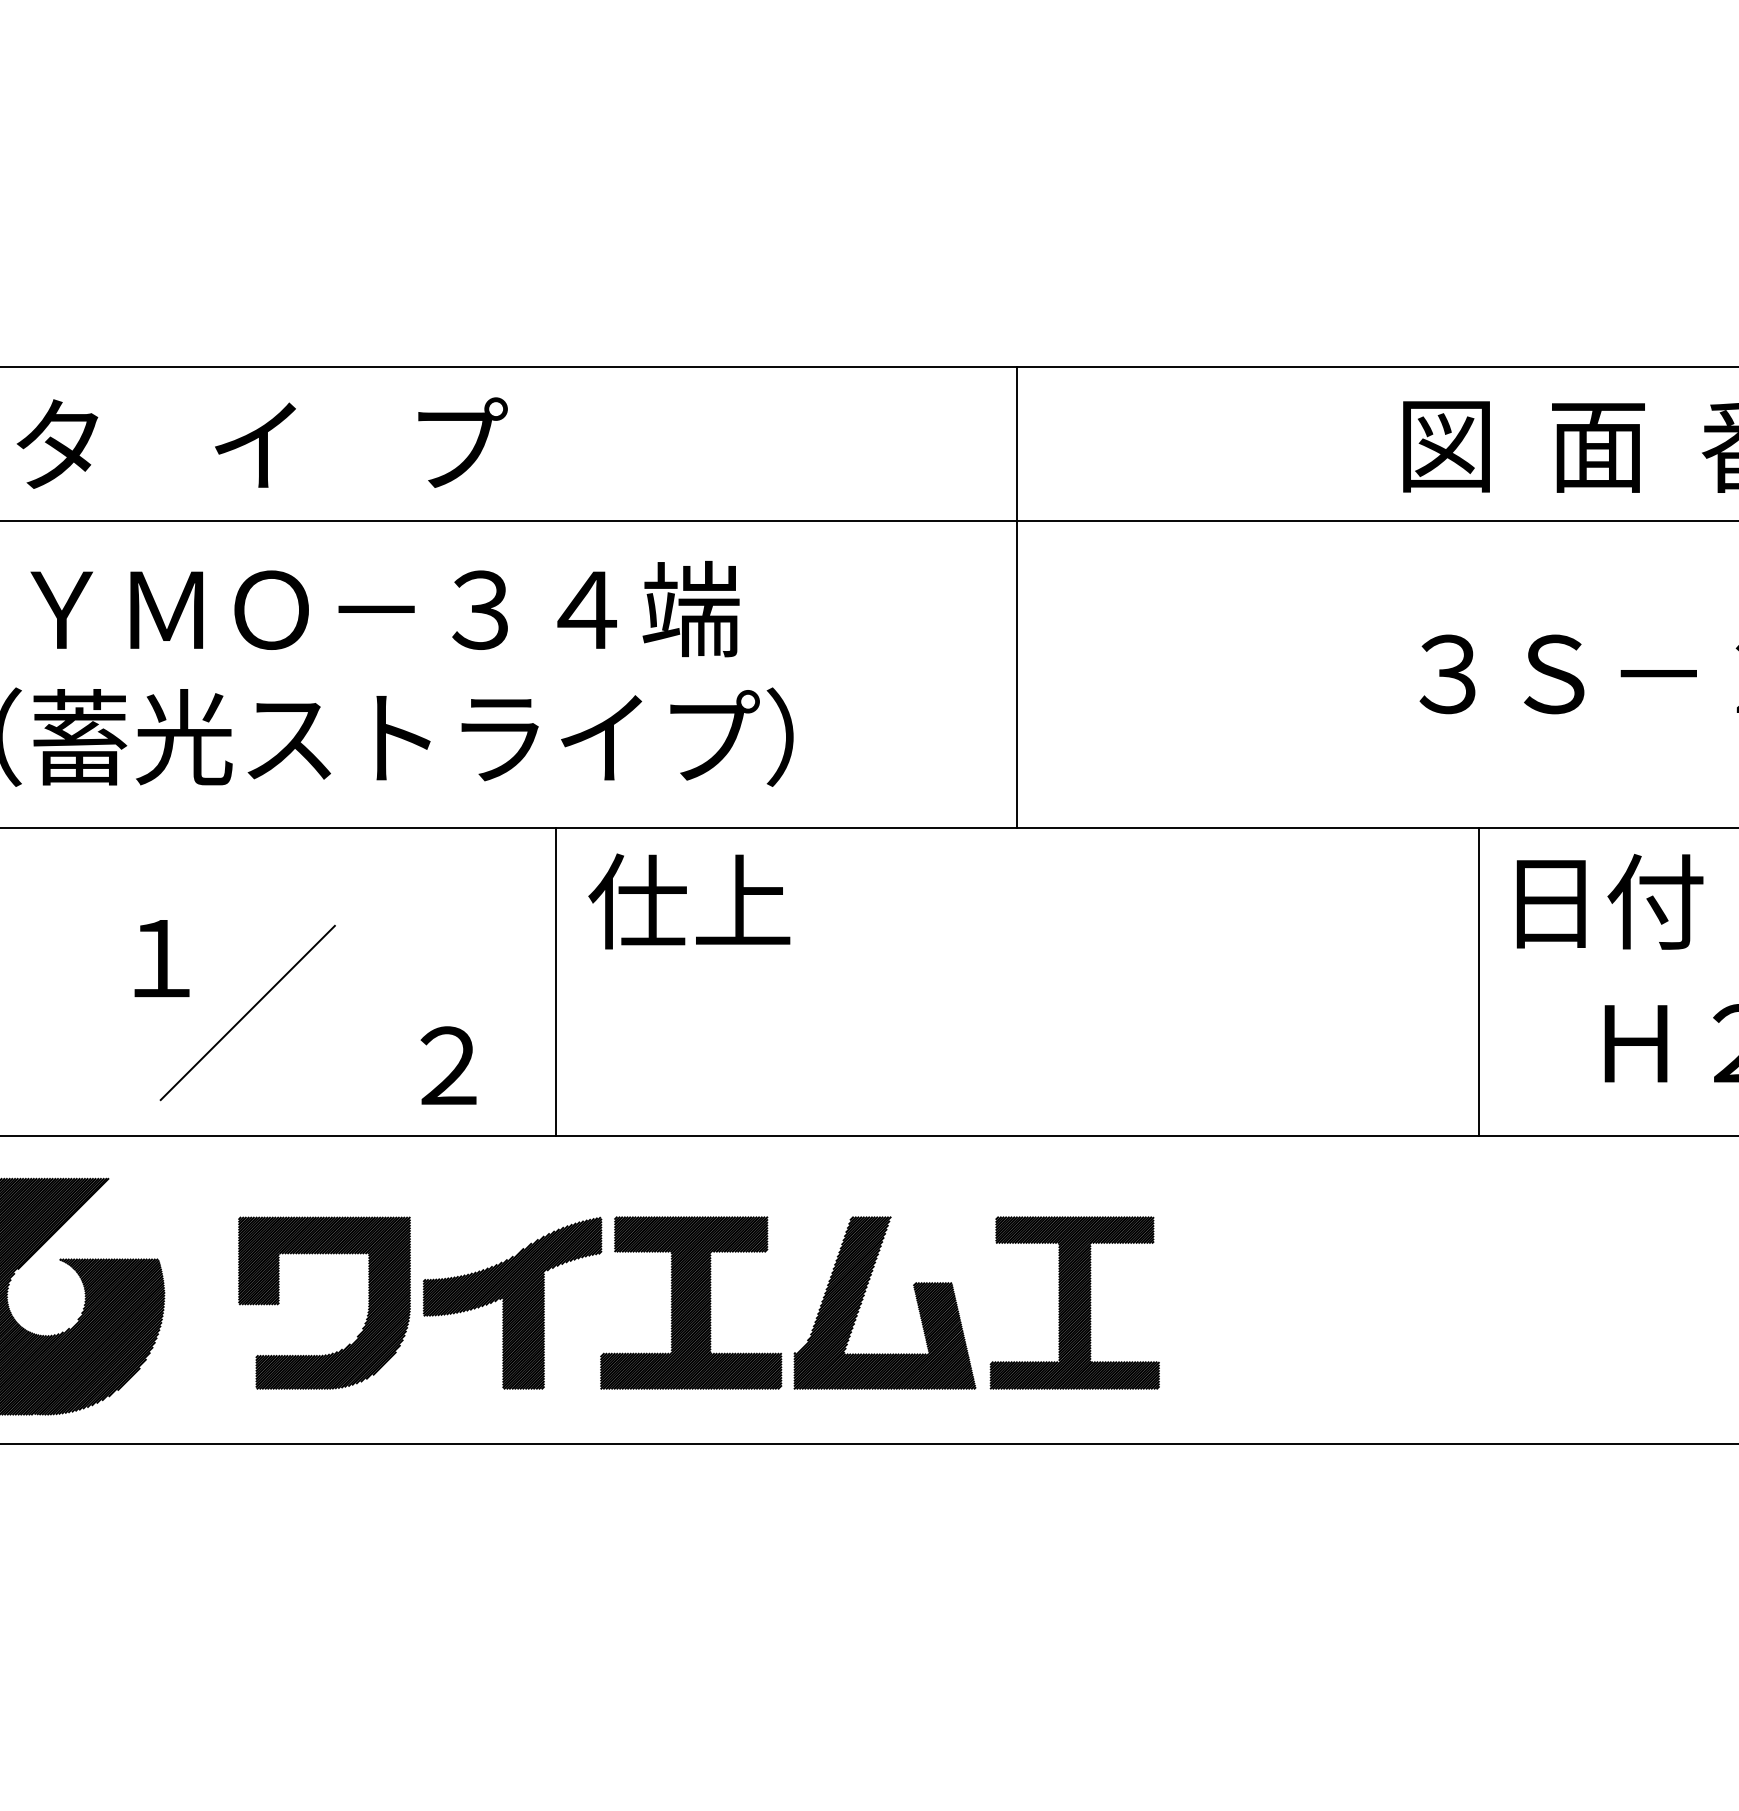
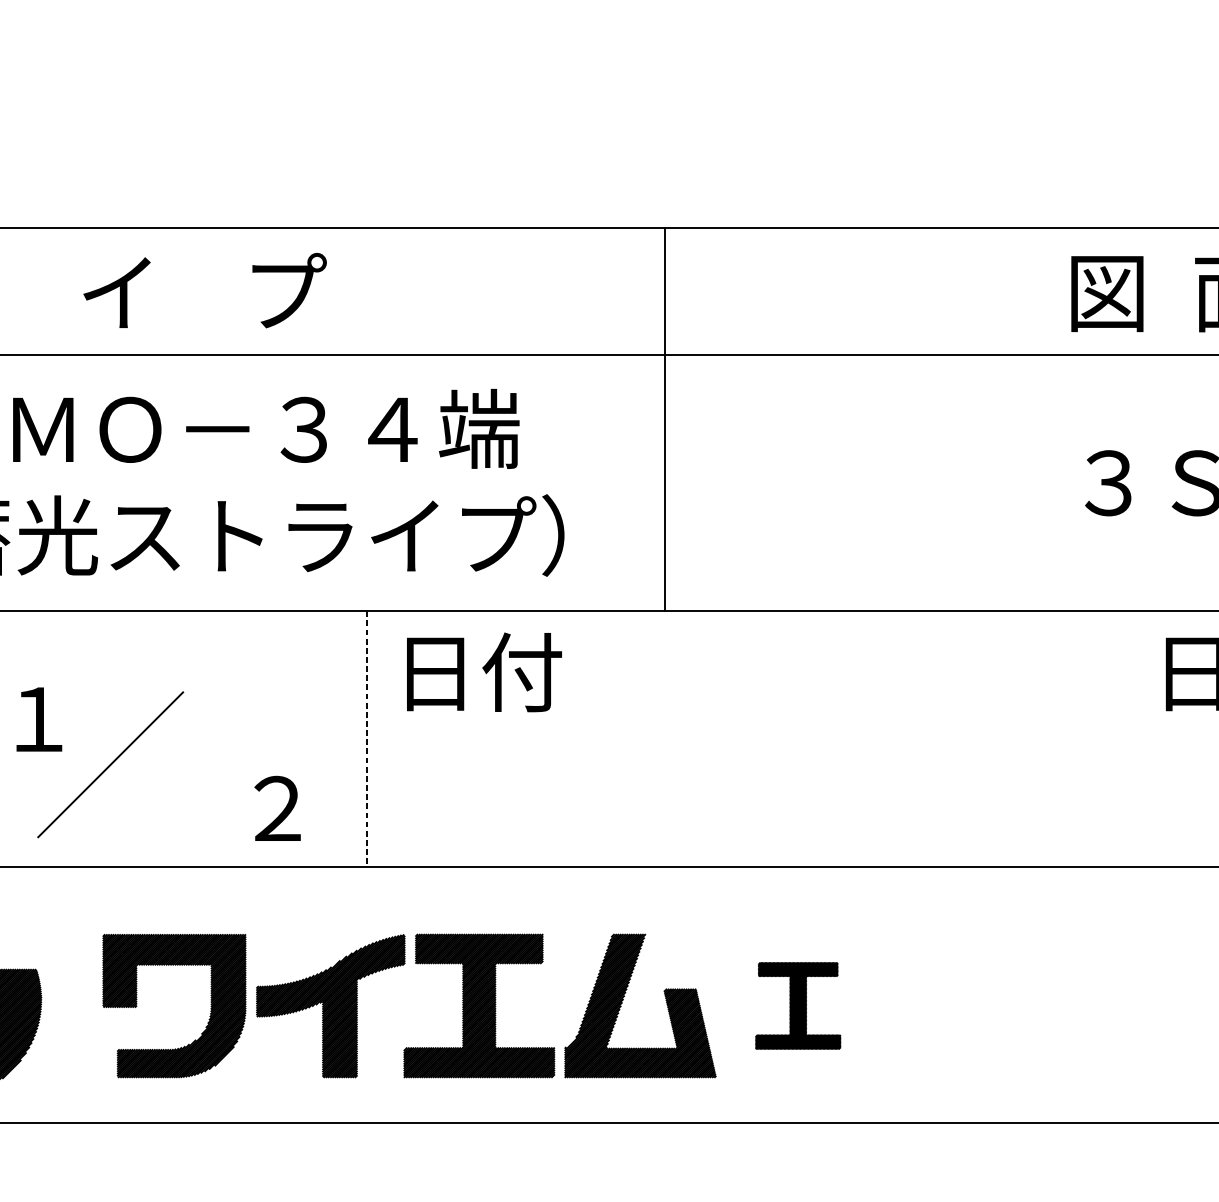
line: (1017, 597) -> (665, 419), moved
text: (689, 901) -> (477, 672), 仕上 -> 日付
line: (555, 982) -> (366, 739), solid -> dashed
line: (1478, 982) -> (1133, 739), removed
part: (1074, 1302) -> (798, 1005), size x0.6

